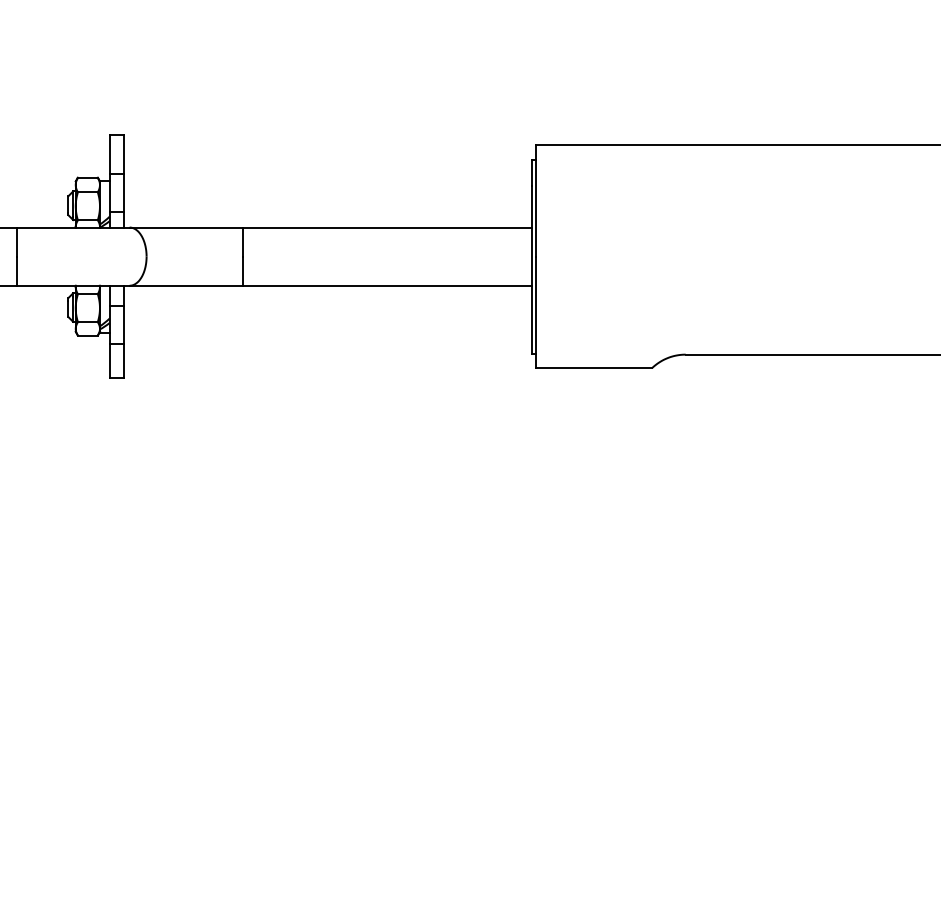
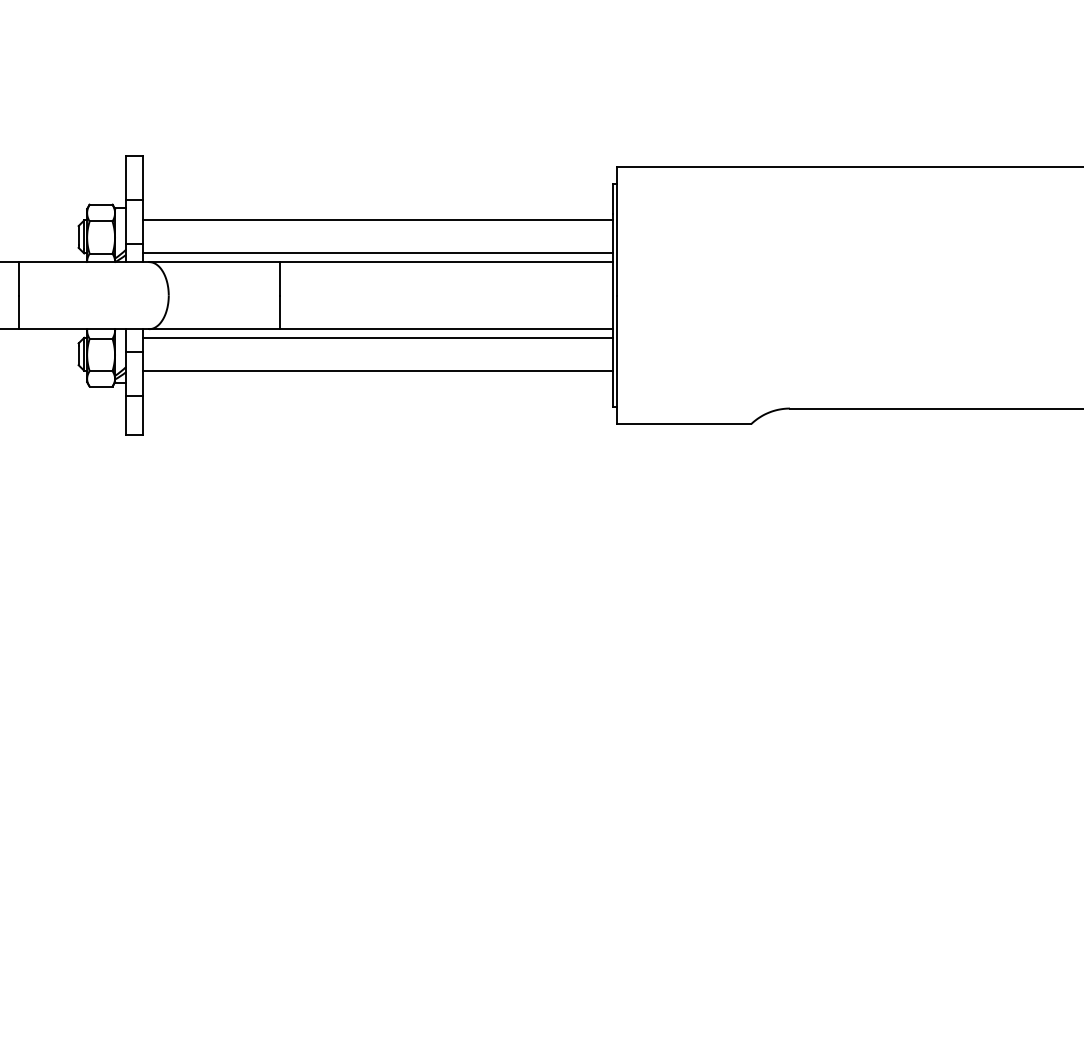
line: (327, 191) -> (377, 220), added
line: (327, 220) -> (377, 253), added
line: (327, 293) -> (377, 338), added
line: (327, 321) -> (377, 370), added

